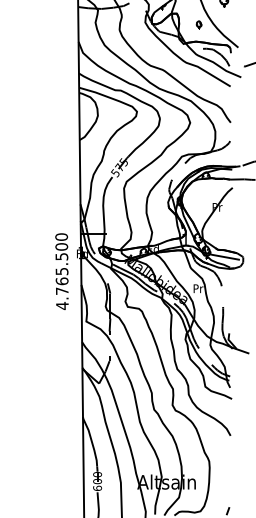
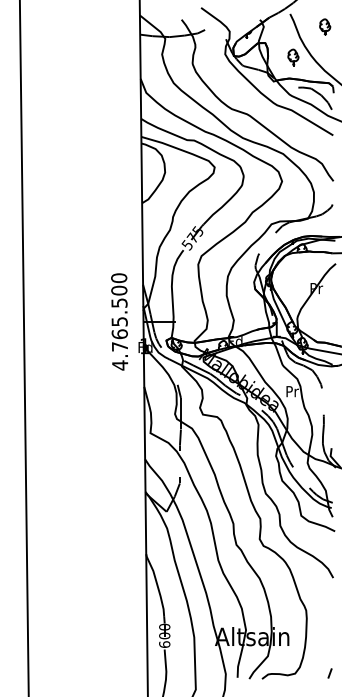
part: (199, 25) -> (293, 57), size x1.67
text: (61, 271) -> (119, 321), moved

